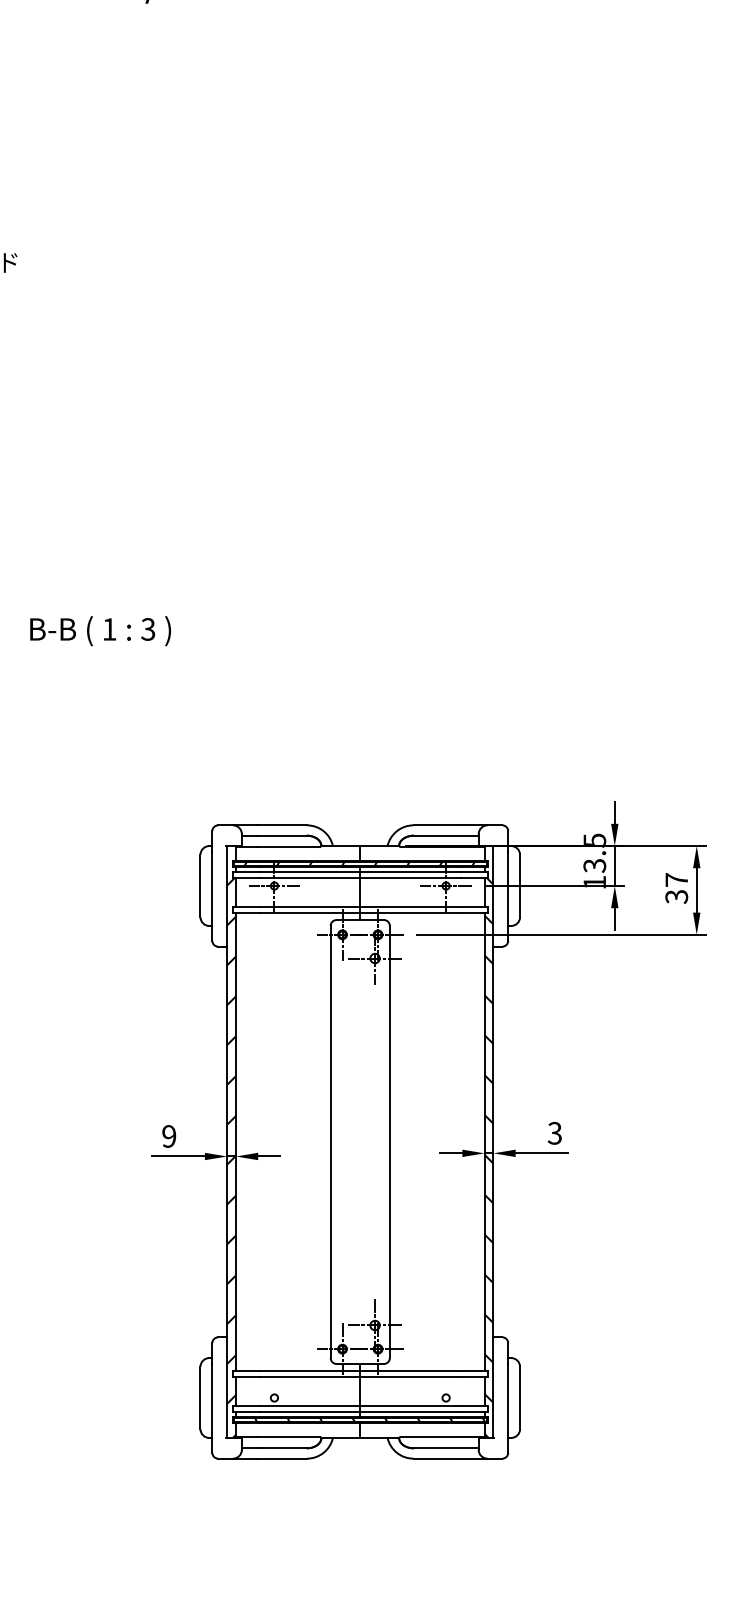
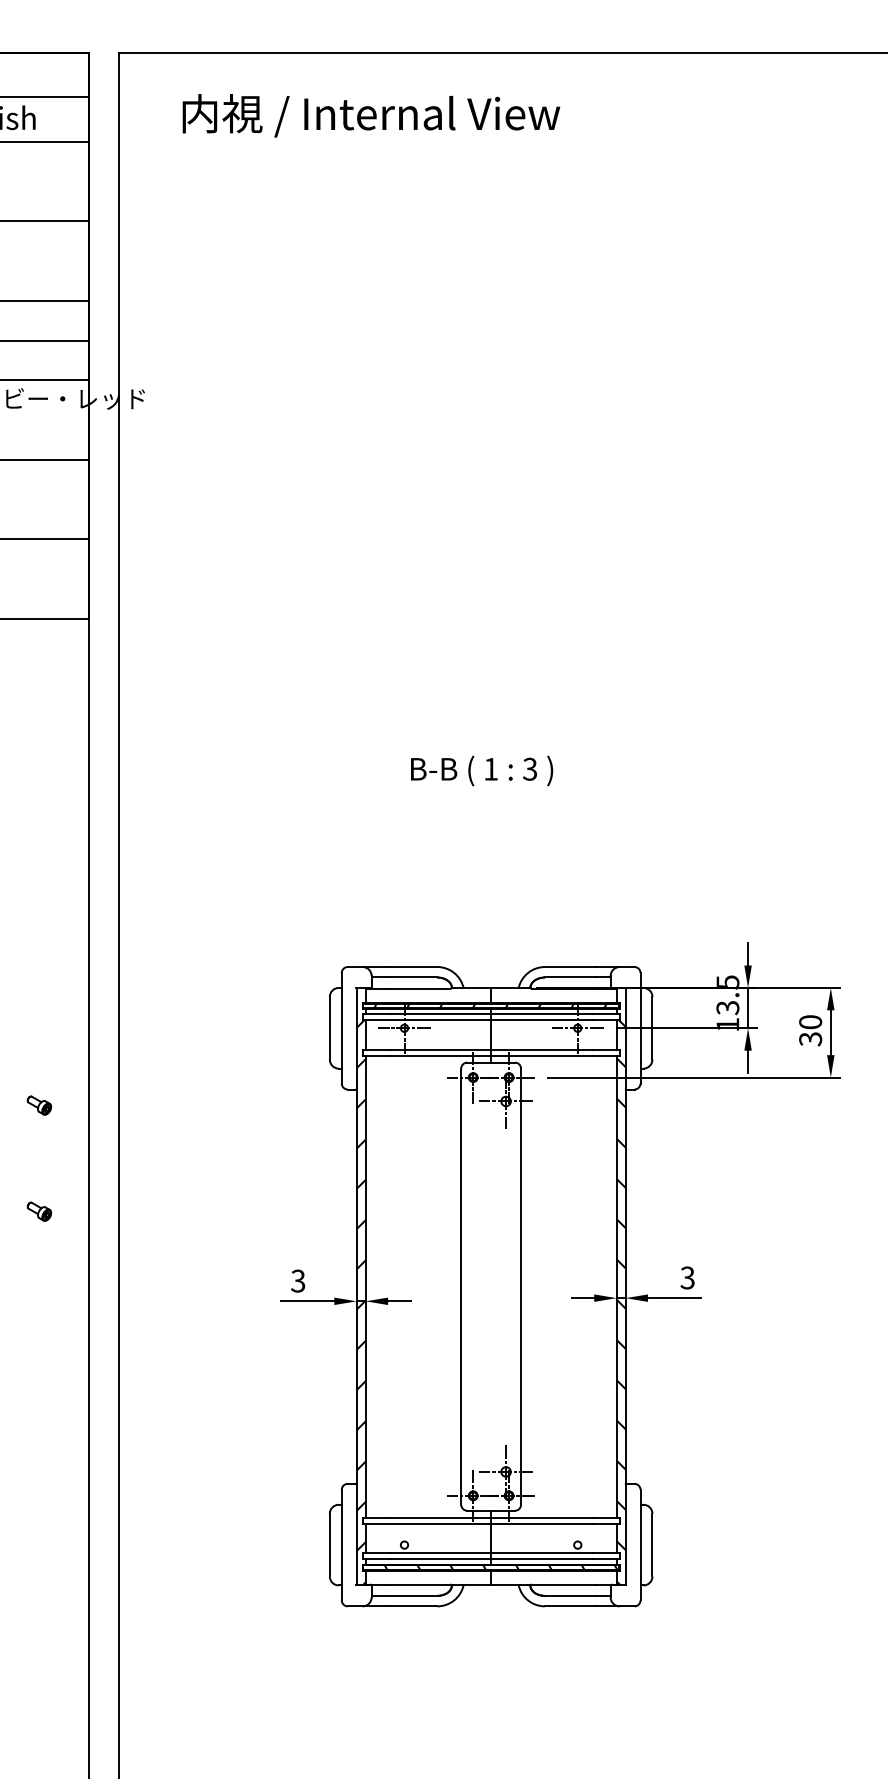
text: (101, 630) -> (482, 770), moved
text: (676, 880) -> (810, 1022), 37 -> 30
text: (169, 1136) -> (298, 1281), 9 -> 3

